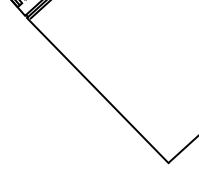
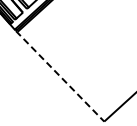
line: (98, 90) -> (60, 76), solid -> dashed

